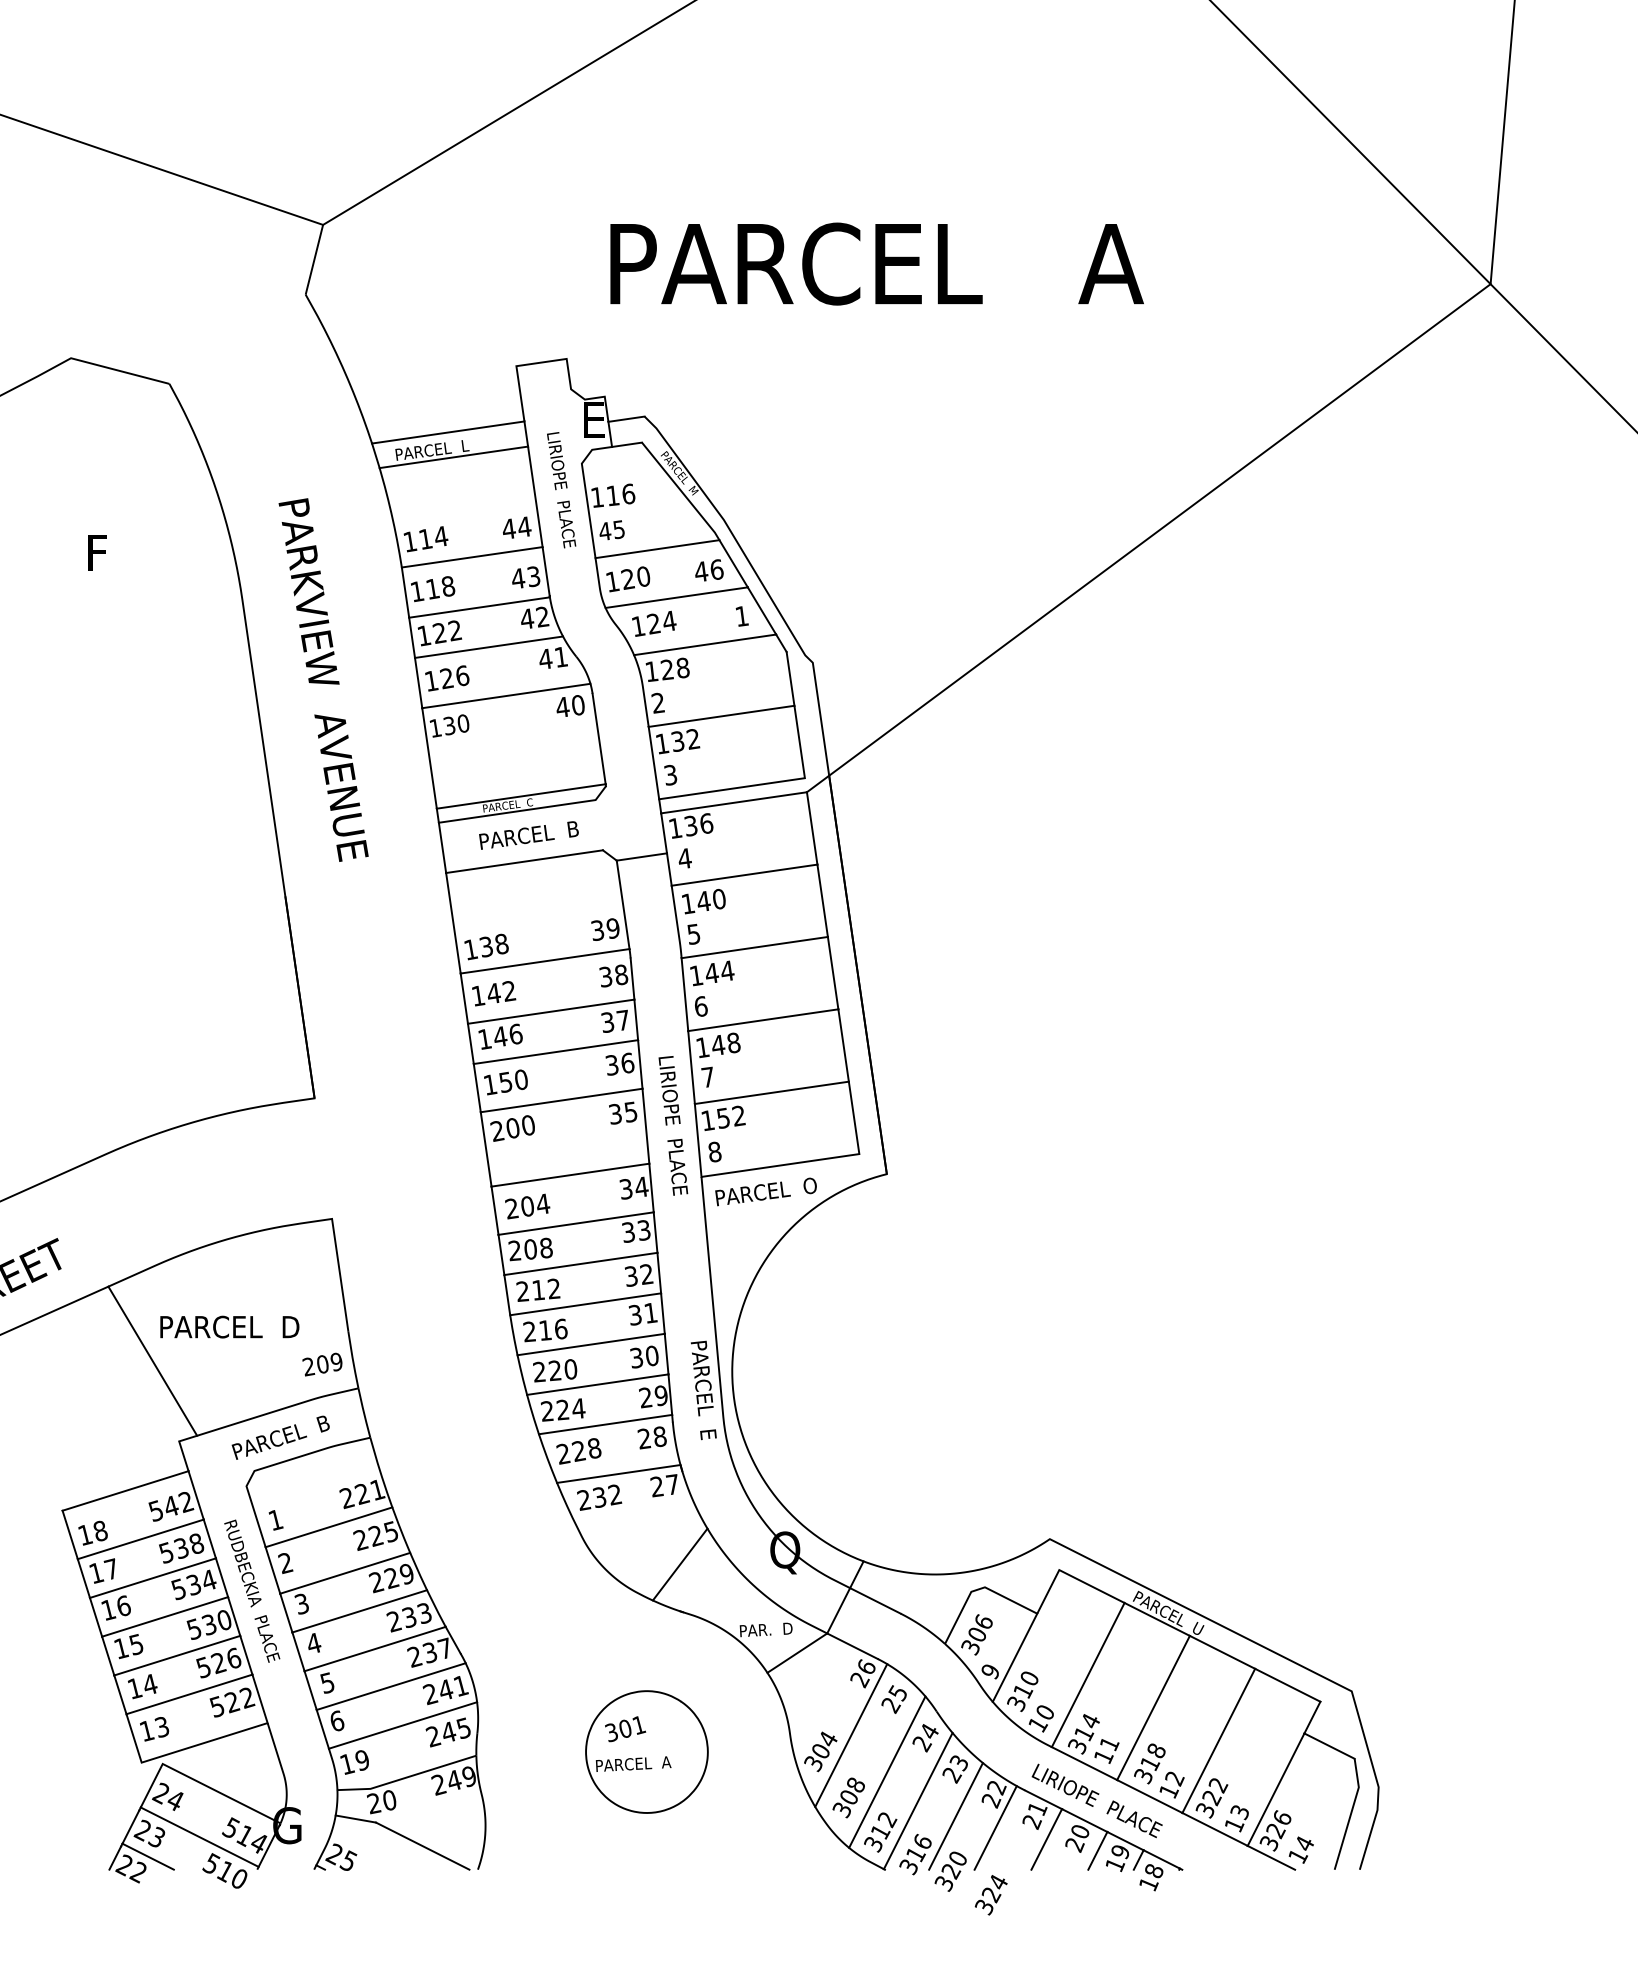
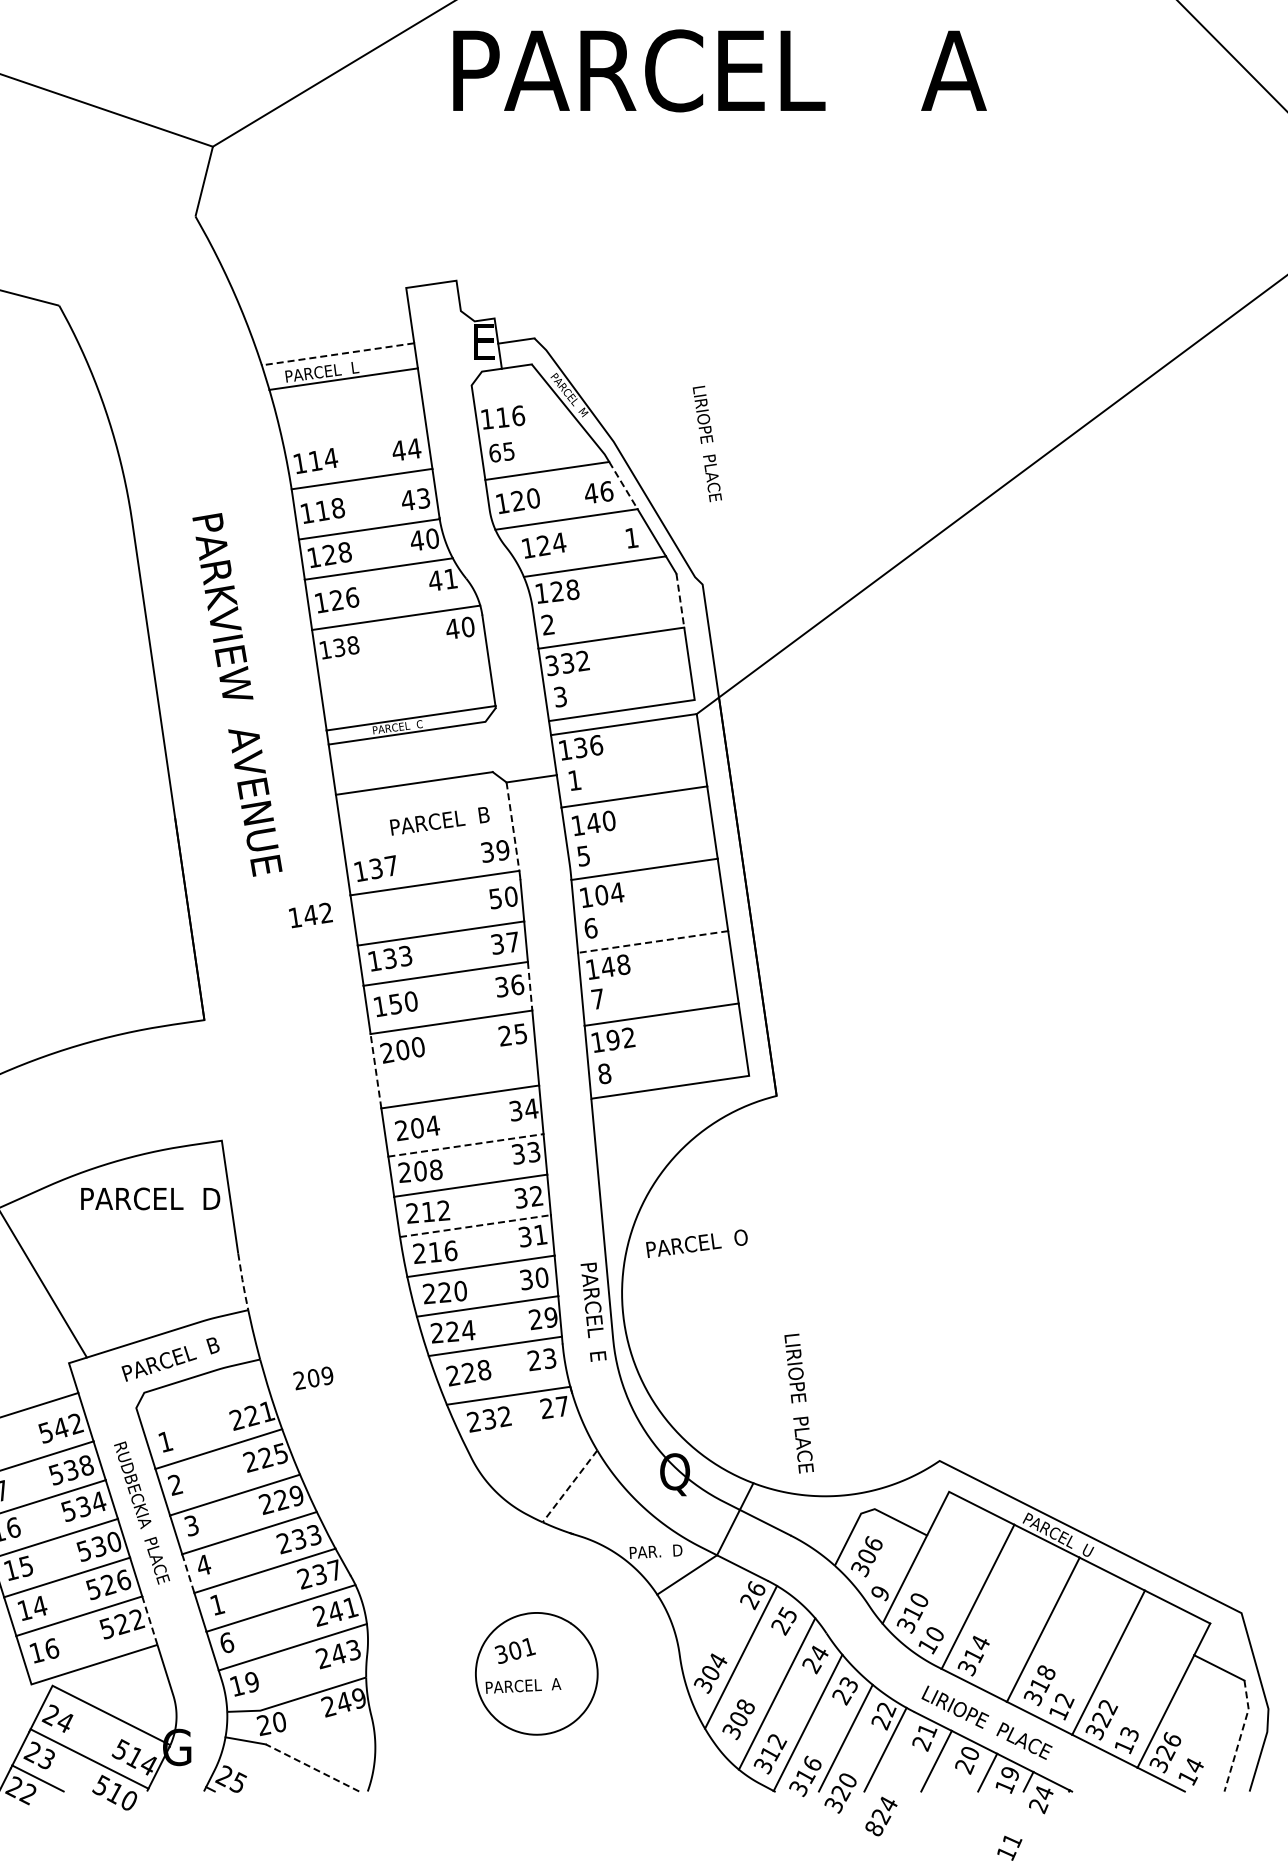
text: (876, 263) -> (719, 70), moved
line: (448, 432) -> (338, 354), solid -> dashed
text: (561, 490) -> (707, 444), moved
text: (605, 531) -> (495, 453), 45 -> 65
line: (733, 563) -> (623, 485), solid -> dashed
text: (542, 616) -> (432, 538), 42 -> 40
text: (455, 630) -> (345, 552), 122 -> 128
text: (323, 679) -> (237, 694), moved
line: (790, 679) -> (680, 601), solid -> dashed
text: (463, 723) -> (353, 645), 130 -> 138
text: (662, 743) -> (552, 665), 132 -> 332
text: (528, 835) -> (439, 821), moved
text: (684, 858) -> (574, 780), 4 -> 1
line: (623, 904) -> (513, 826), solid -> dashed
text: (501, 943) -> (391, 865), 138 -> 137
text: (712, 973) -> (602, 895), 144 -> 104
text: (613, 975) -> (503, 897), 38 -> 50
text: (494, 993) -> (311, 915), moved
line: (763, 1020) -> (653, 942), solid -> dashed
text: (507, 1035) -> (397, 957), 146 -> 133
line: (640, 1064) -> (530, 986), solid -> dashed
text: (614, 1114) -> (504, 1036), 35 -> 25
text: (722, 1117) -> (612, 1039), 152 -> 192
text: (673, 1125) -> (799, 1403), moved
line: (486, 1149) -> (376, 1071), solid -> dashed
text: (765, 1191) -> (696, 1243), moved
line: (576, 1223) -> (466, 1145), solid -> dashed
line: (586, 1304) -> (476, 1226), solid -> dashed
text: (229, 1326) -> (150, 1198), moved
line: (353, 1360) -> (243, 1282), solid -> dashed
text: (322, 1364) -> (313, 1378), moved
text: (659, 1436) -> (549, 1358), 28 -> 23
line: (679, 1564) -> (569, 1486), solid -> dashed
line: (298, 1652) -> (188, 1574), solid -> dashed
text: (327, 1682) -> (217, 1604), 5 -> 1
line: (259, 1698) -> (149, 1620), solid -> dashed
text: (161, 1726) -> (51, 1648), 13 -> 16
text: (463, 1726) -> (353, 1648), 245 -> 243
text: (1106, 1751) -> (1009, 1848), moved
line: (1350, 1814) -> (1240, 1736), solid -> dashed
line: (422, 1845) -> (312, 1767), solid -> dashed
text: (1151, 1878) -> (1041, 1800), 18 -> 24
text: (983, 1907) -> (873, 1829), 324 -> 824

